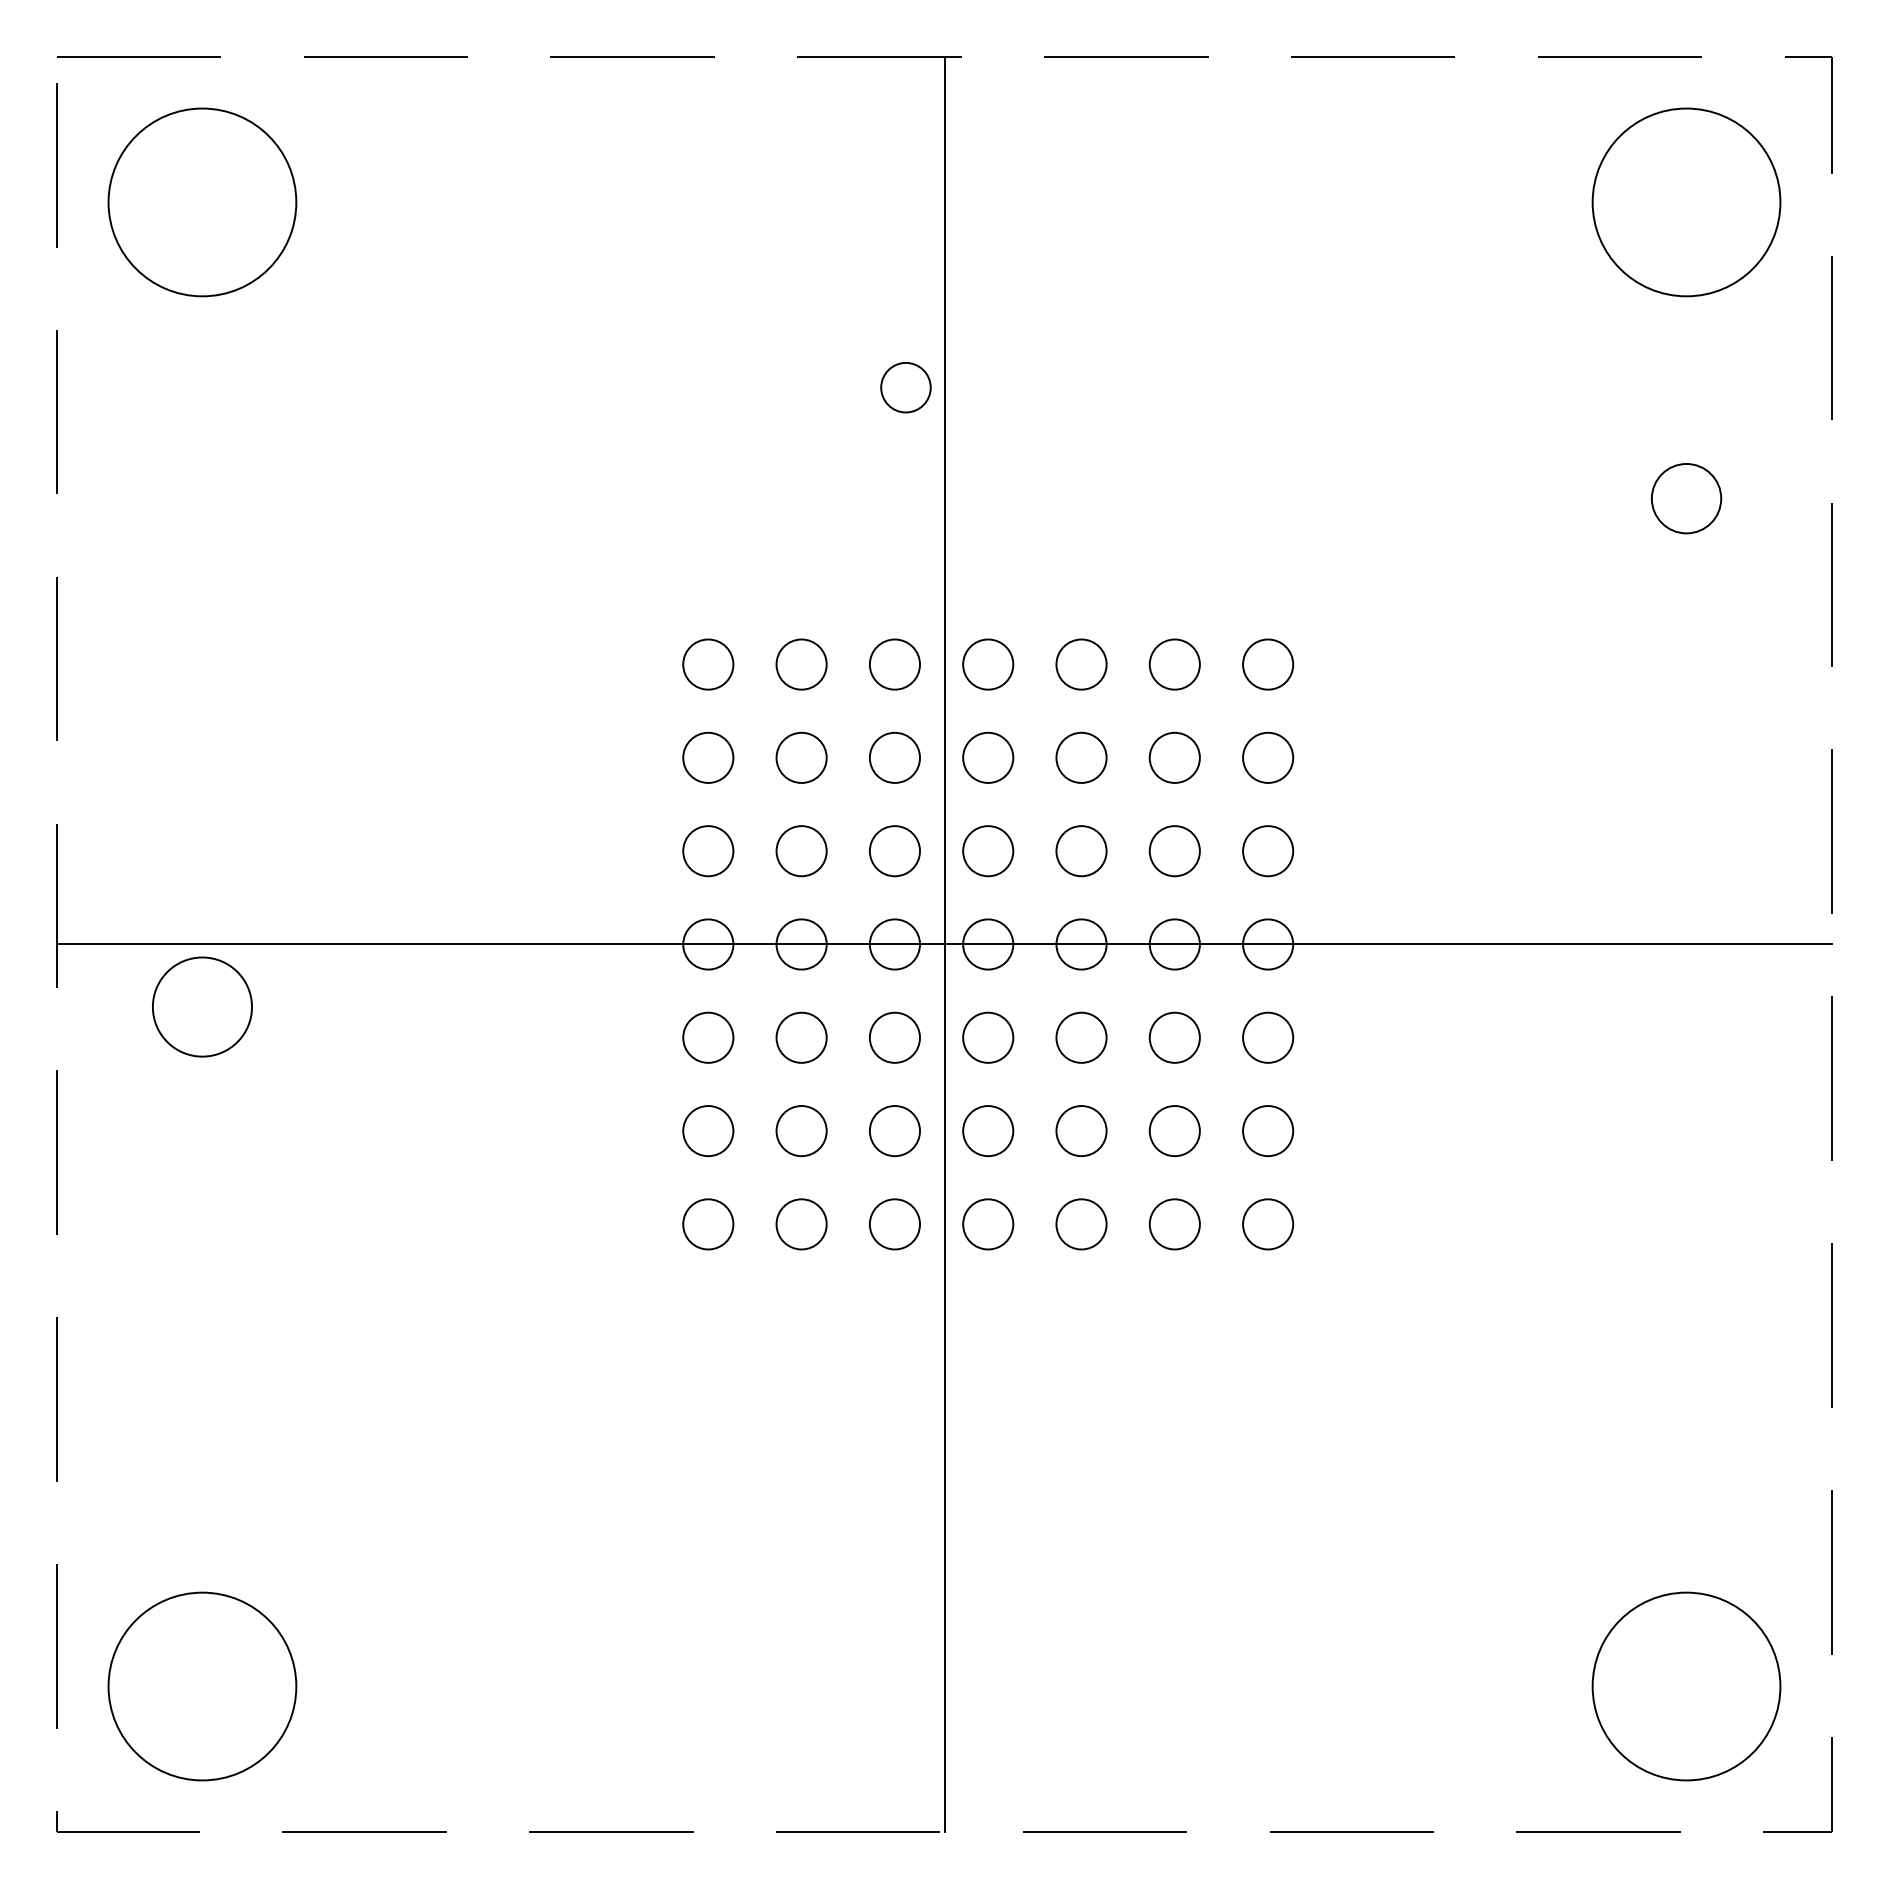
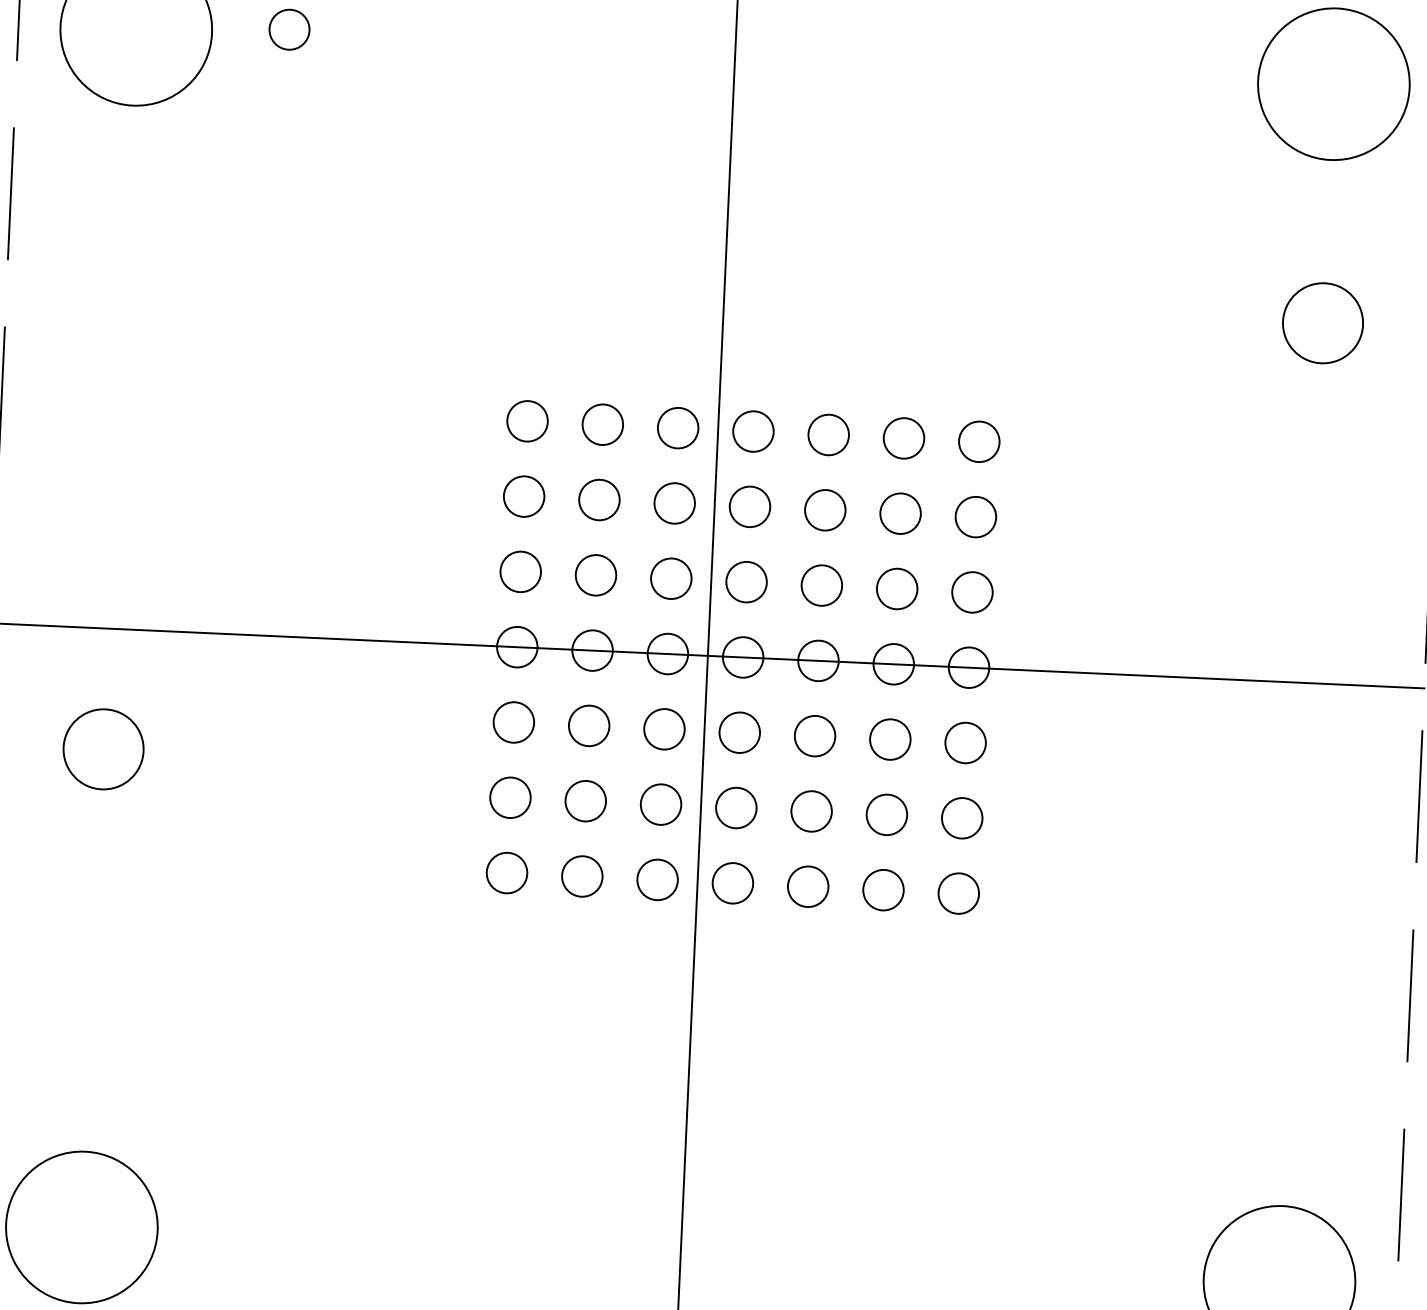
circle: (905, 387) -> (289, 29), moved
circle: (1686, 498) -> (1323, 323), size x1.43
circle: (202, 1006) -> (103, 748), moved

